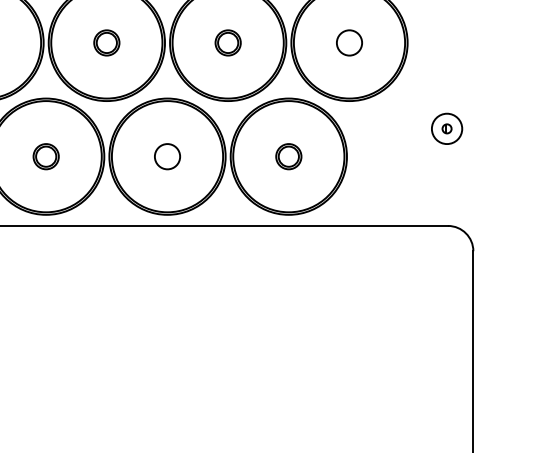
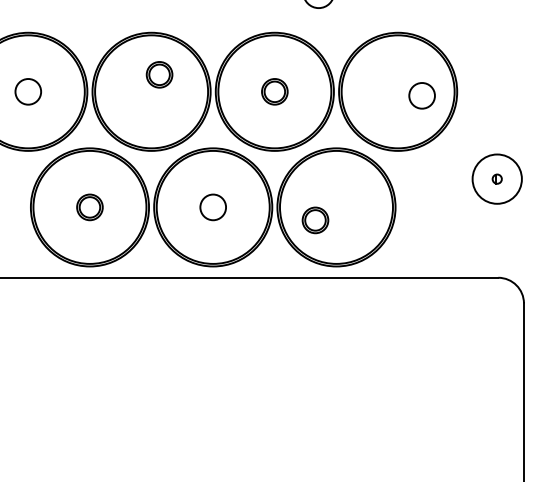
part: (106, 42) -> (159, 74), moved
circle: (348, 42) -> (421, 95), moved
circle: (446, 128) -> (496, 178), size x1.6
part: (288, 156) -> (315, 220), moved

